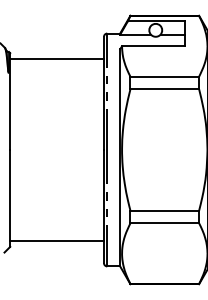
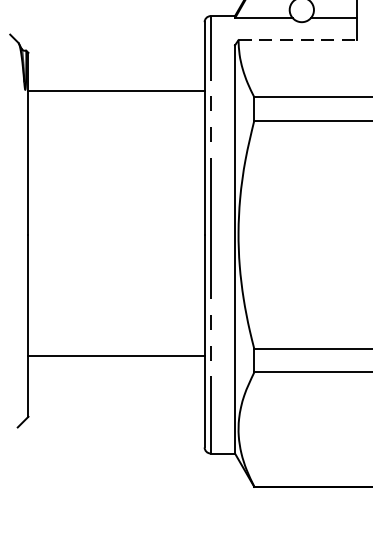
line: (153, 46) -> (297, 40), solid -> dashed
line: (57, 59) -> (117, 91), moved
line: (57, 240) -> (117, 355), moved

